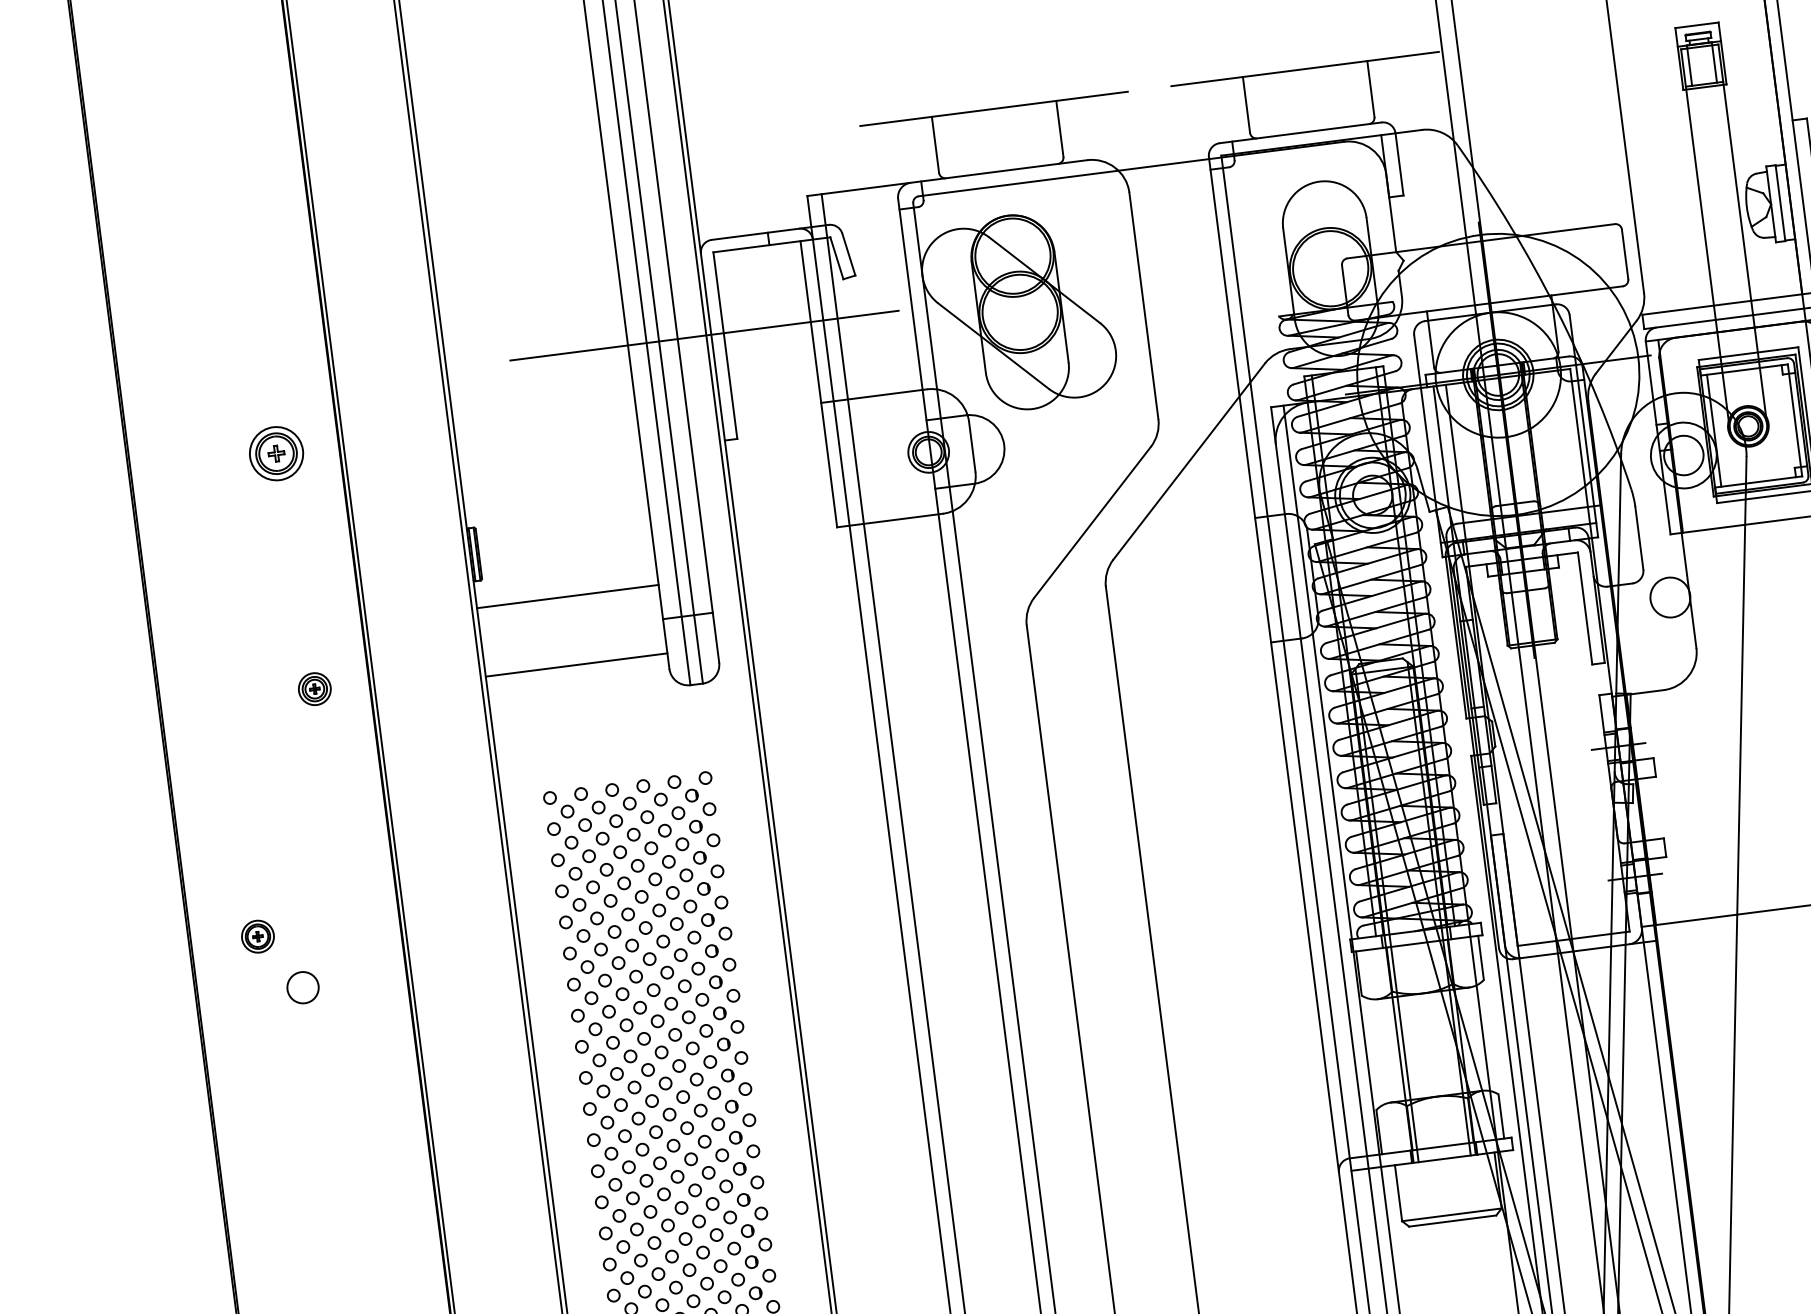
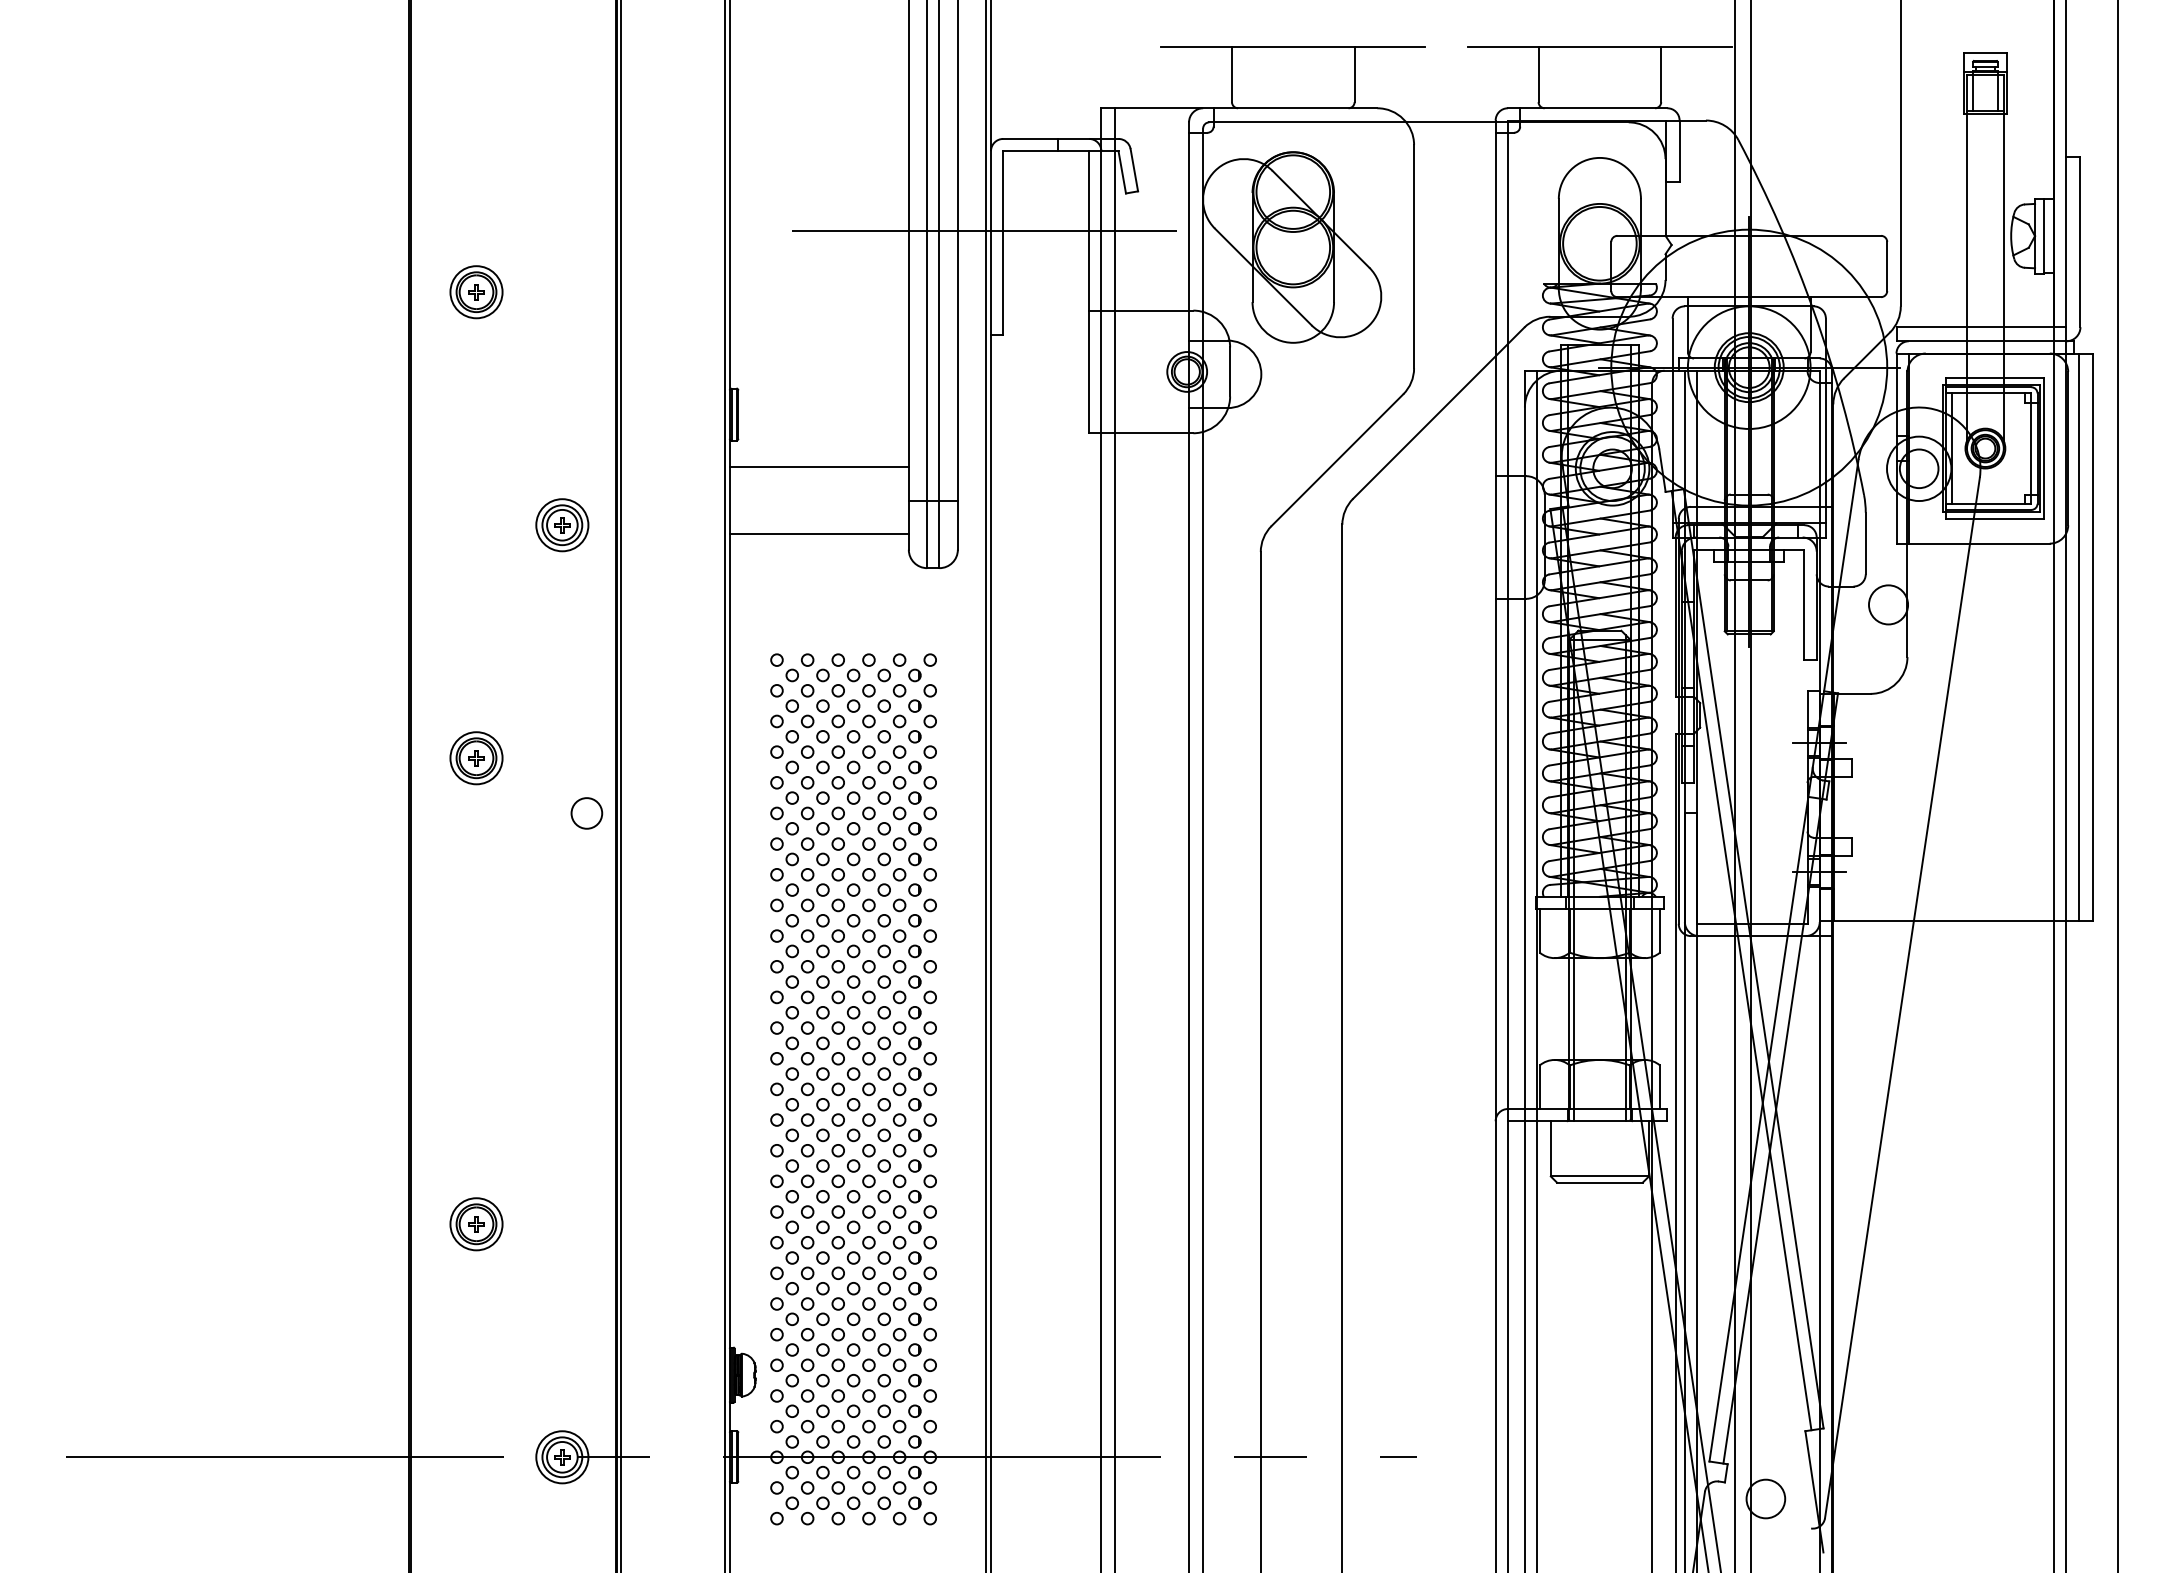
part: (276, 453) -> (476, 292), moved
part: (314, 689) -> (562, 525), size x1.67
part: (257, 936) -> (476, 758), size x1.67
circle: (302, 987) -> (586, 813), moved

